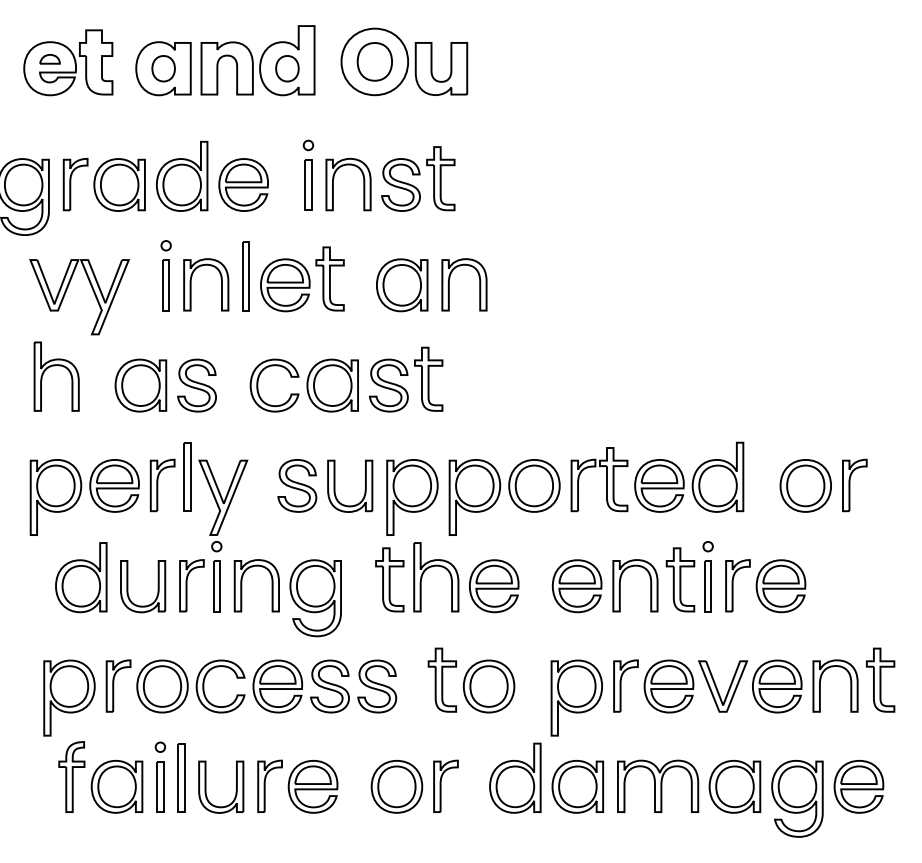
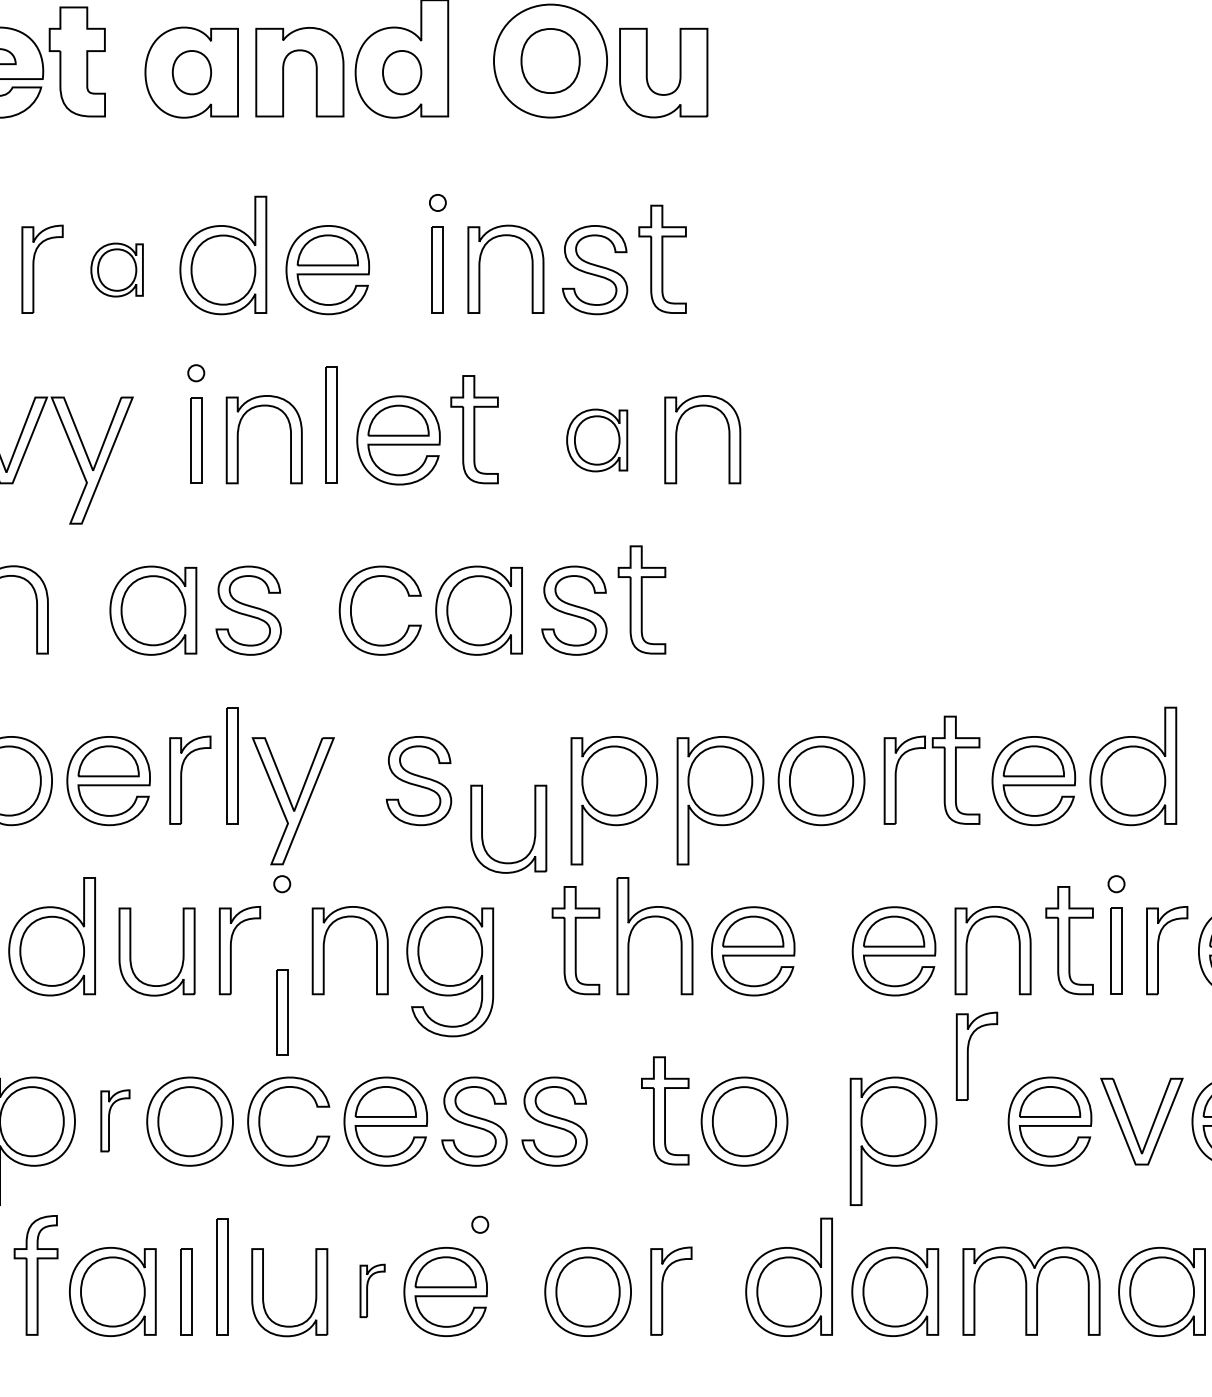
part: (119, 184) -> (116, 269), size x0.6
part: (402, 285) -> (597, 440), size x0.7
part: (364, 490) -> (533, 836), moved
part: (216, 586) -> (281, 1012), moved
part: (118, 685) -> (115, 1119), size x0.7
part: (625, 685) -> (976, 1055), moved
part: (159, 746) -> (478, 1223), moved
part: (269, 785) -> (371, 1289), size x0.6

